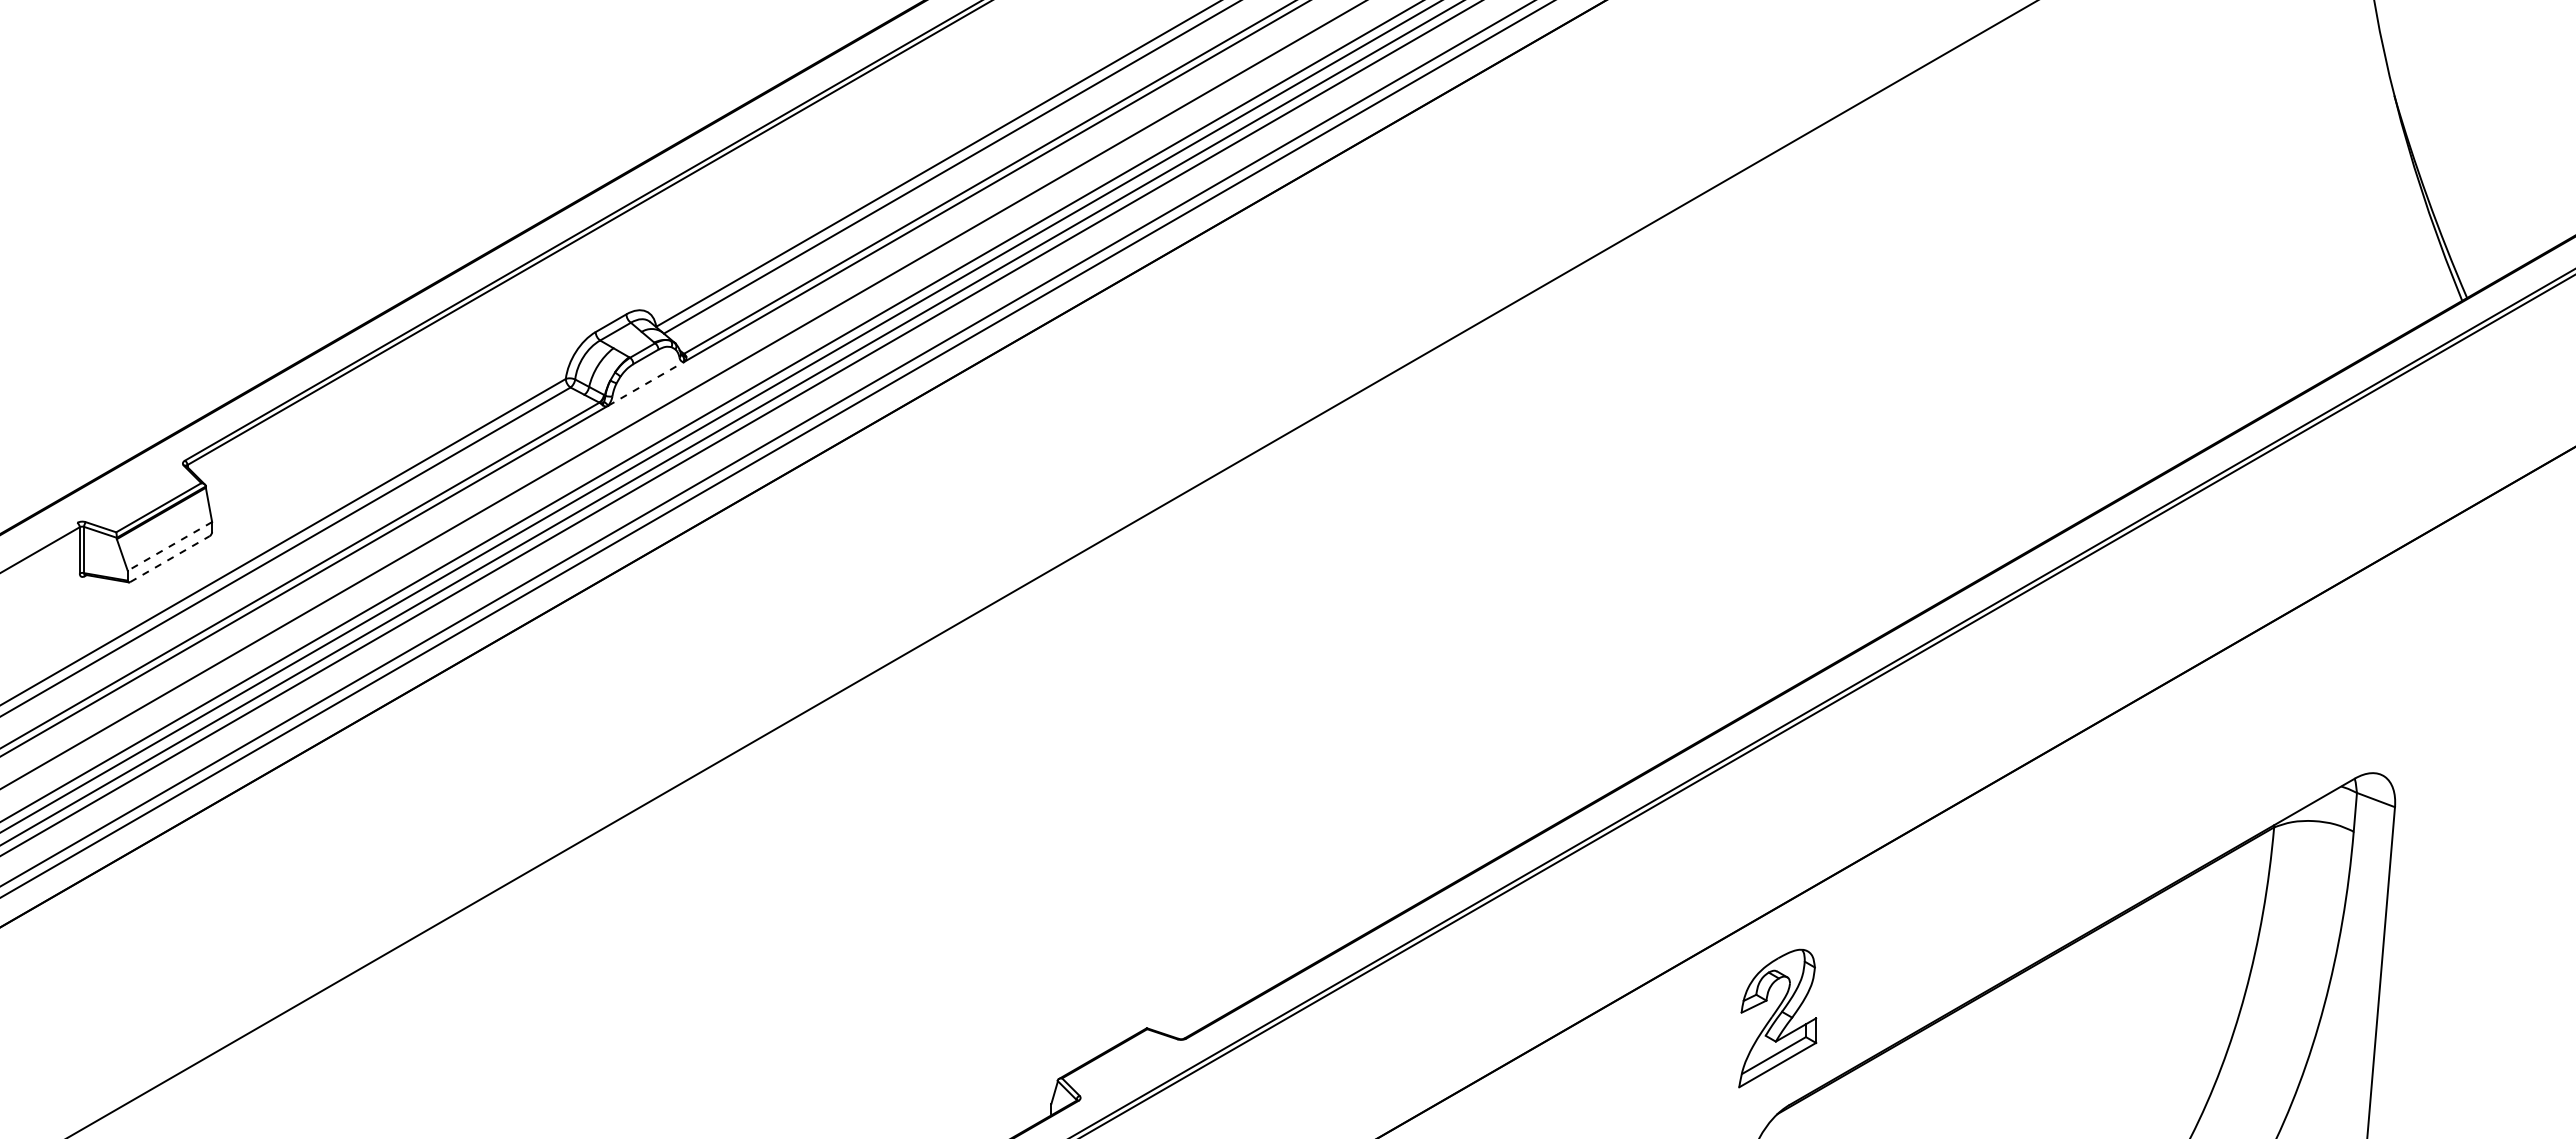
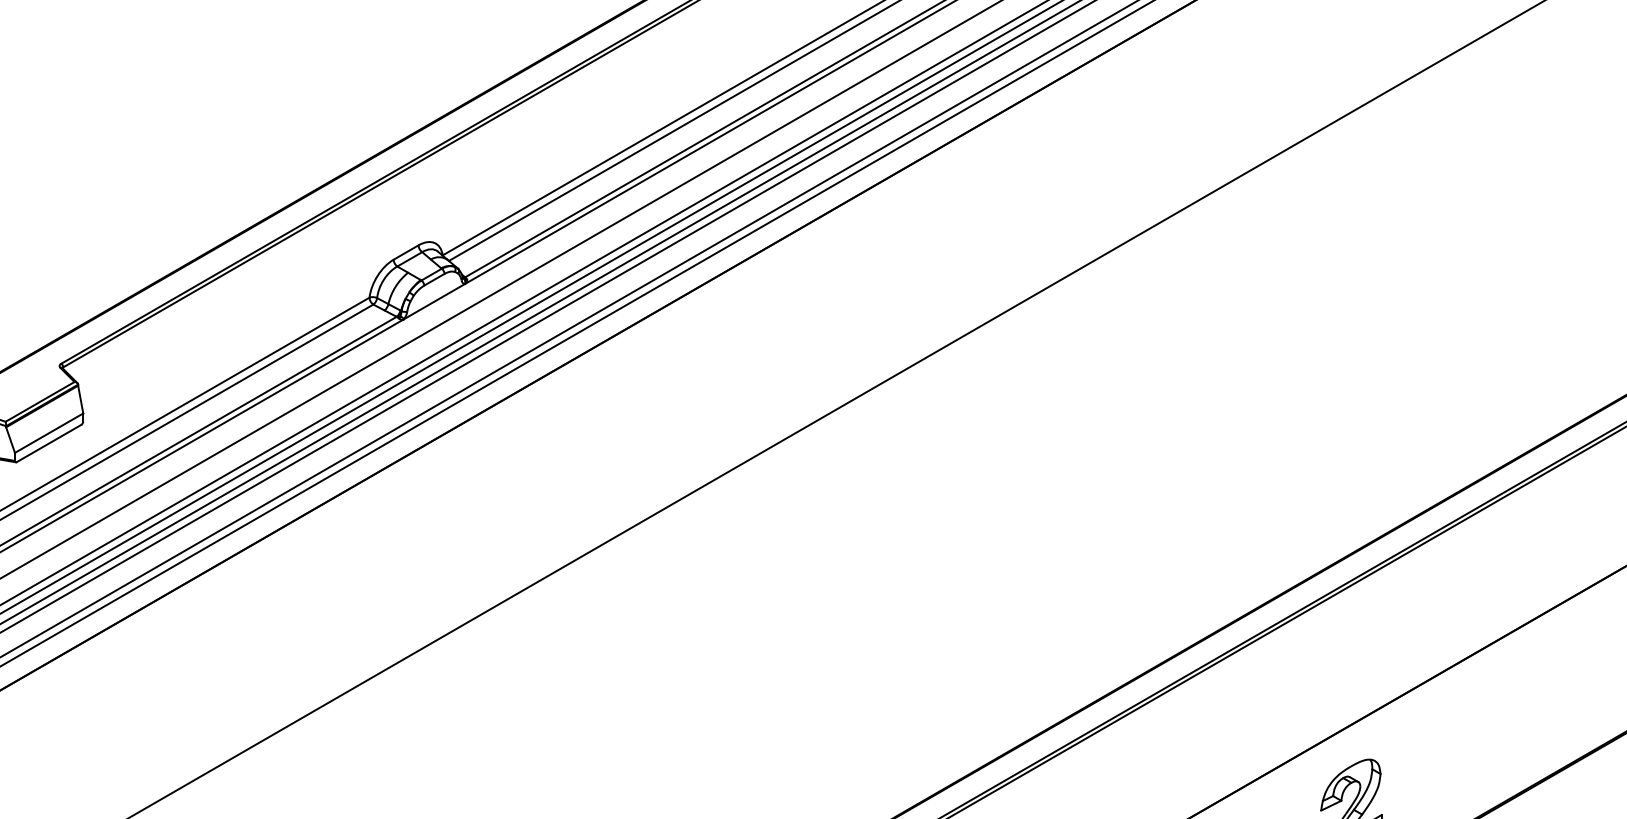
line: (645, 383) -> (434, 301), dashed -> solid
line: (169, 546) -> (48, 433), dashed -> solid
line: (169, 559) -> (48, 443), dashed -> solid

